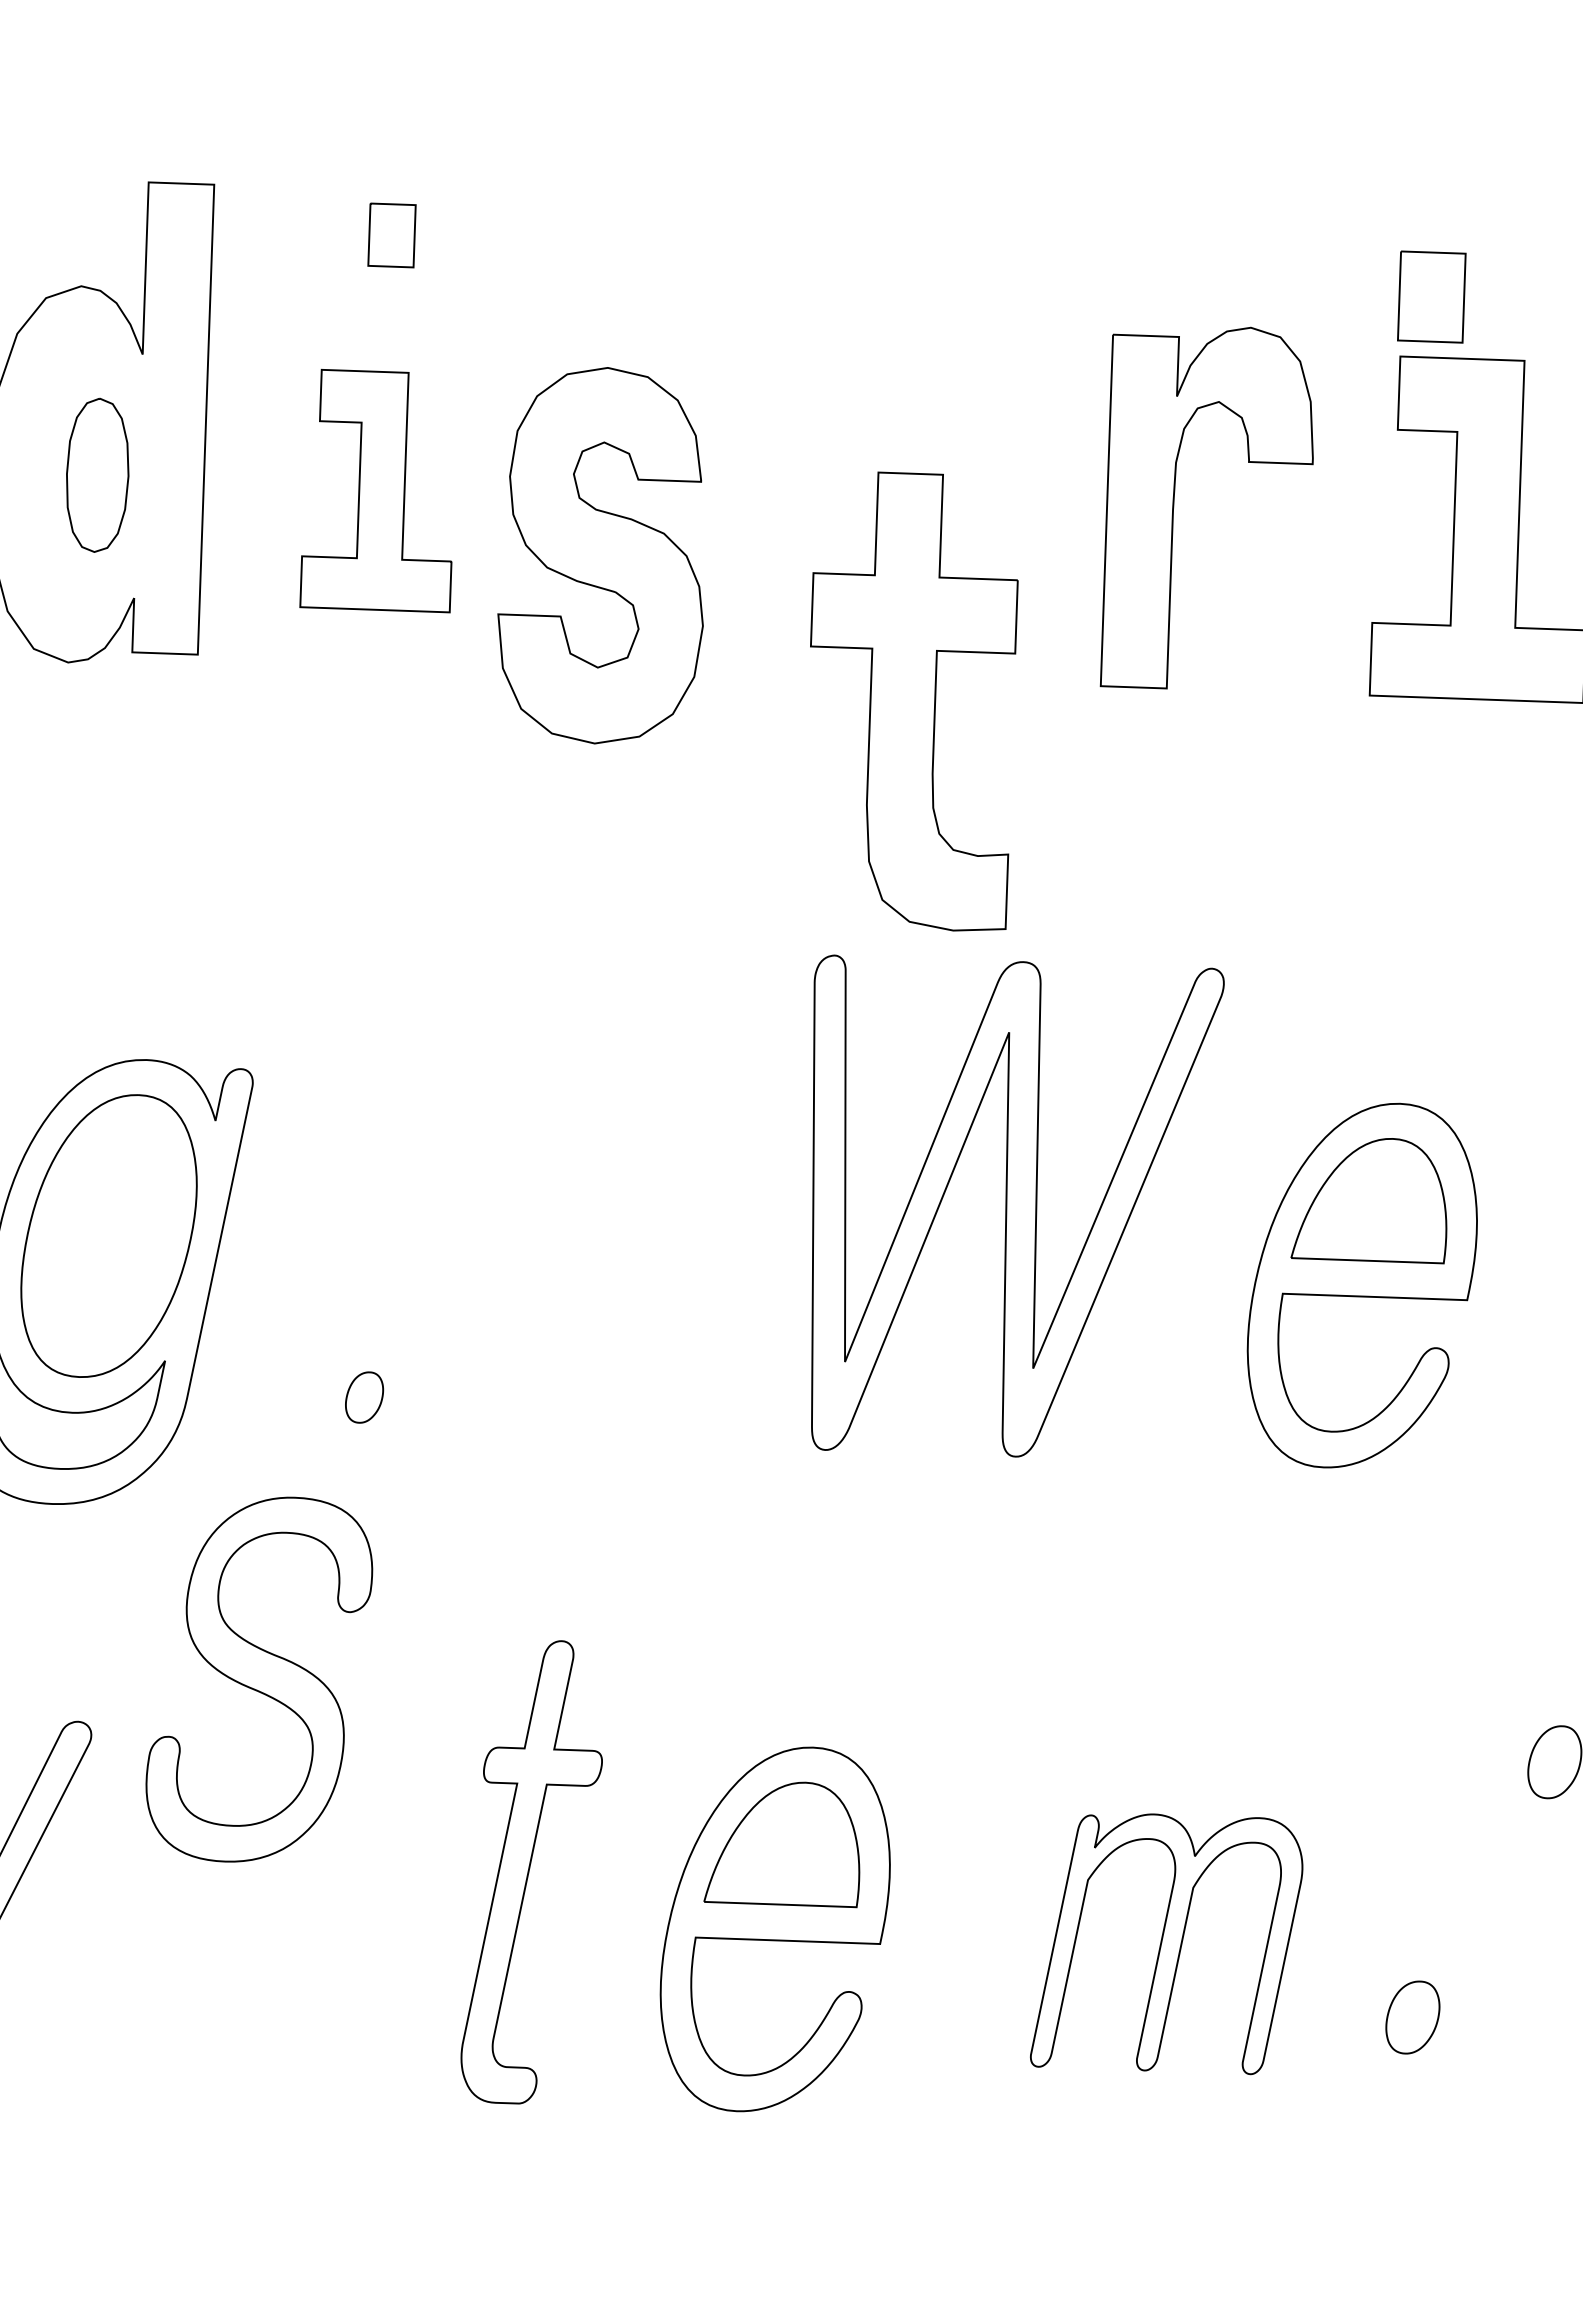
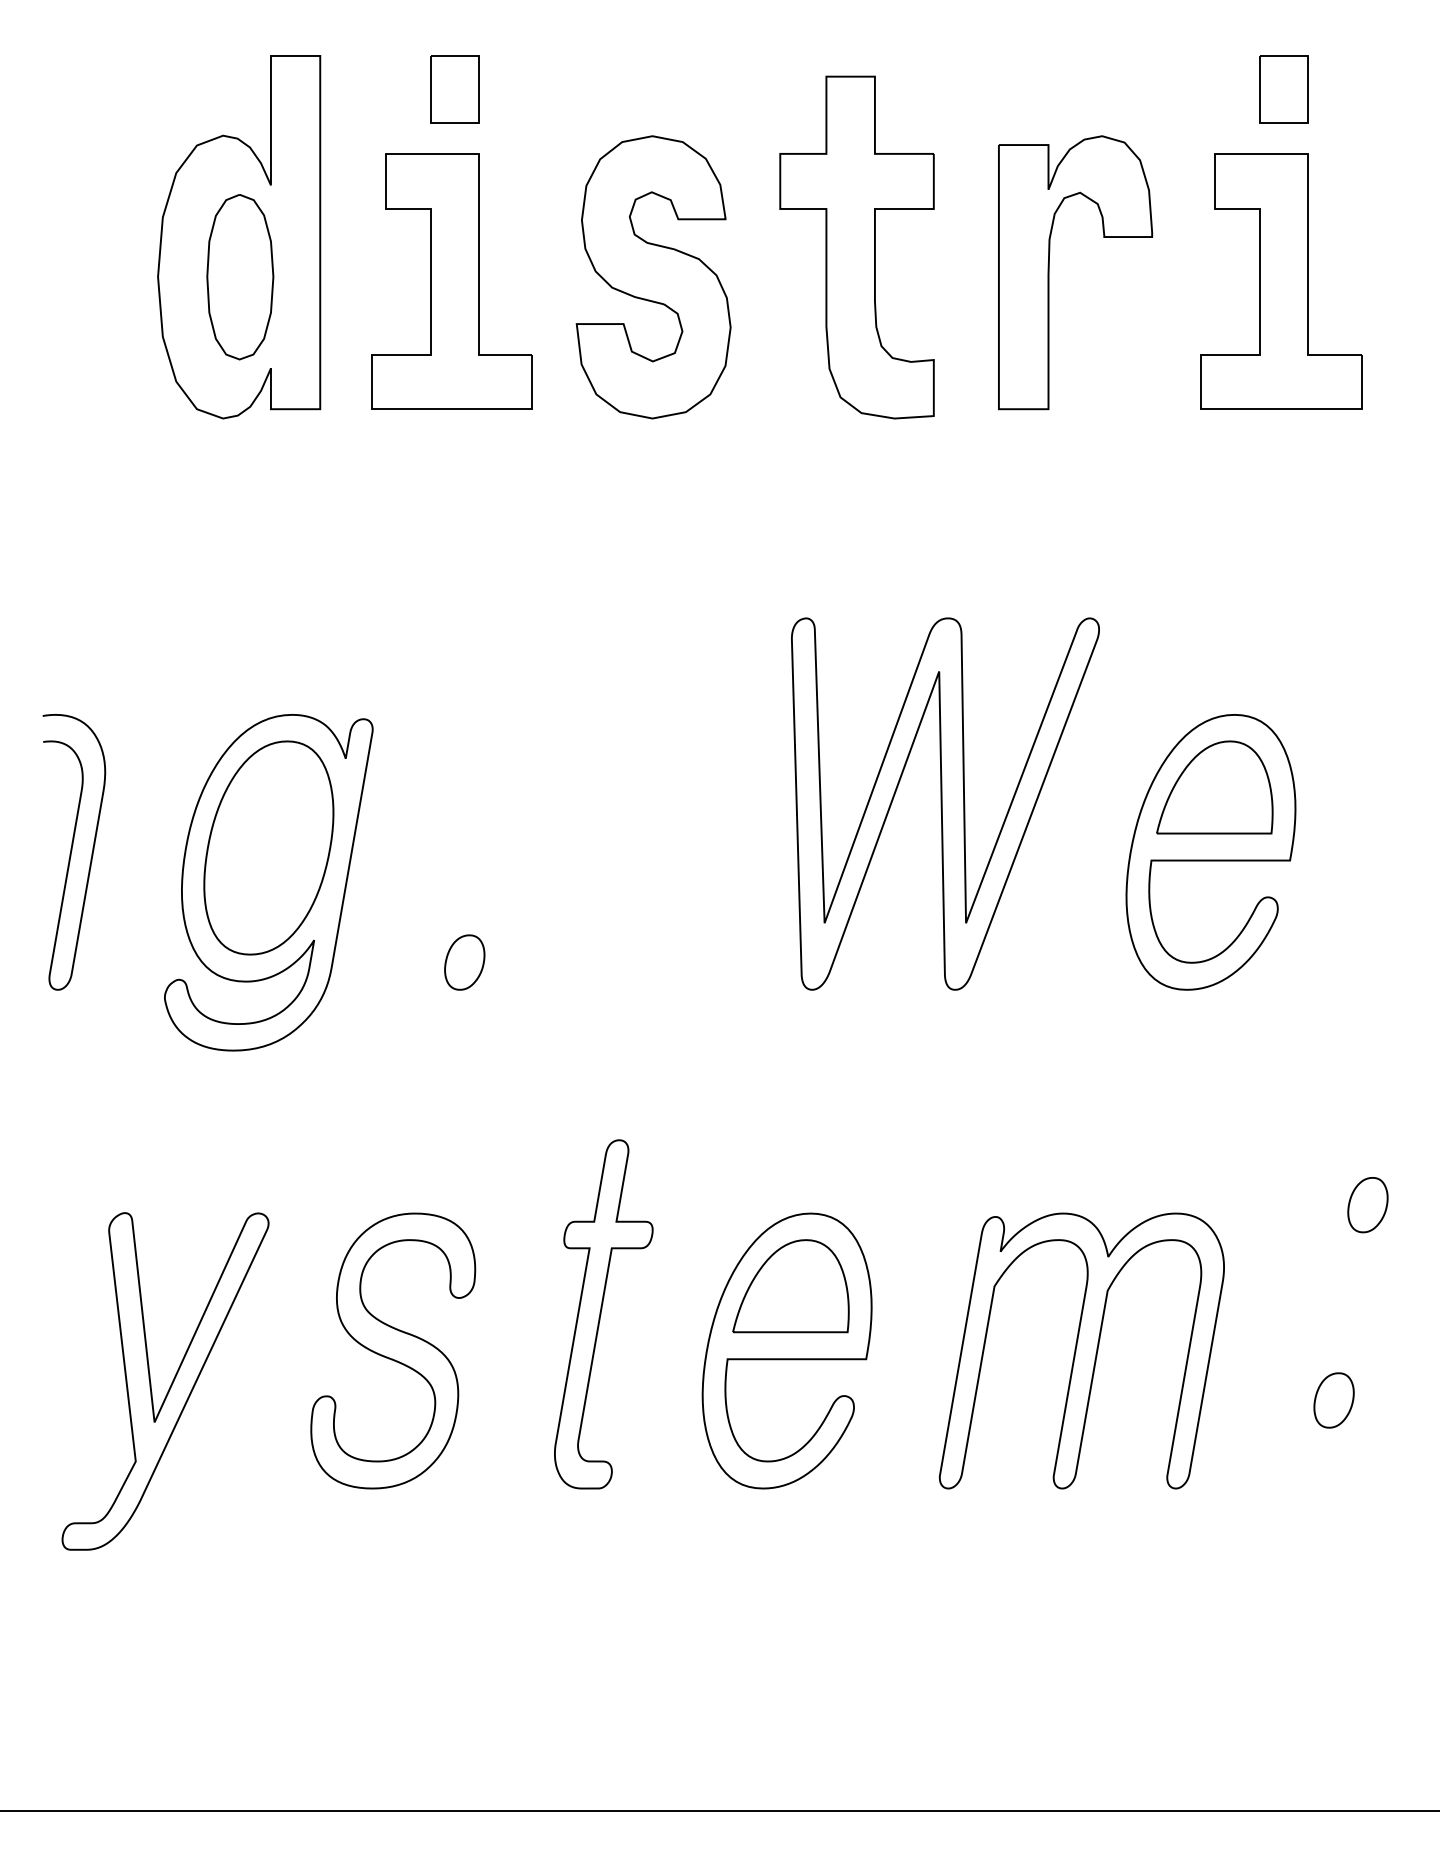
part: (391, 235) -> (454, 89), size x1.43
part: (1430, 297) -> (1283, 89), moved
part: (97, 475) -> (240, 277), size x1.43
part: (378, 490) -> (451, 281), size x1.43
part: (602, 555) -> (653, 277), moved
part: (910, 701) -> (856, 247), moved
part: (364, 1397) -> (464, 962), size x1.43
part: (259, 1678) -> (393, 1350), moved
part: (1166, 1942) -> (1081, 1350), size x1.43
part: (1412, 2017) -> (1333, 1400), moved

